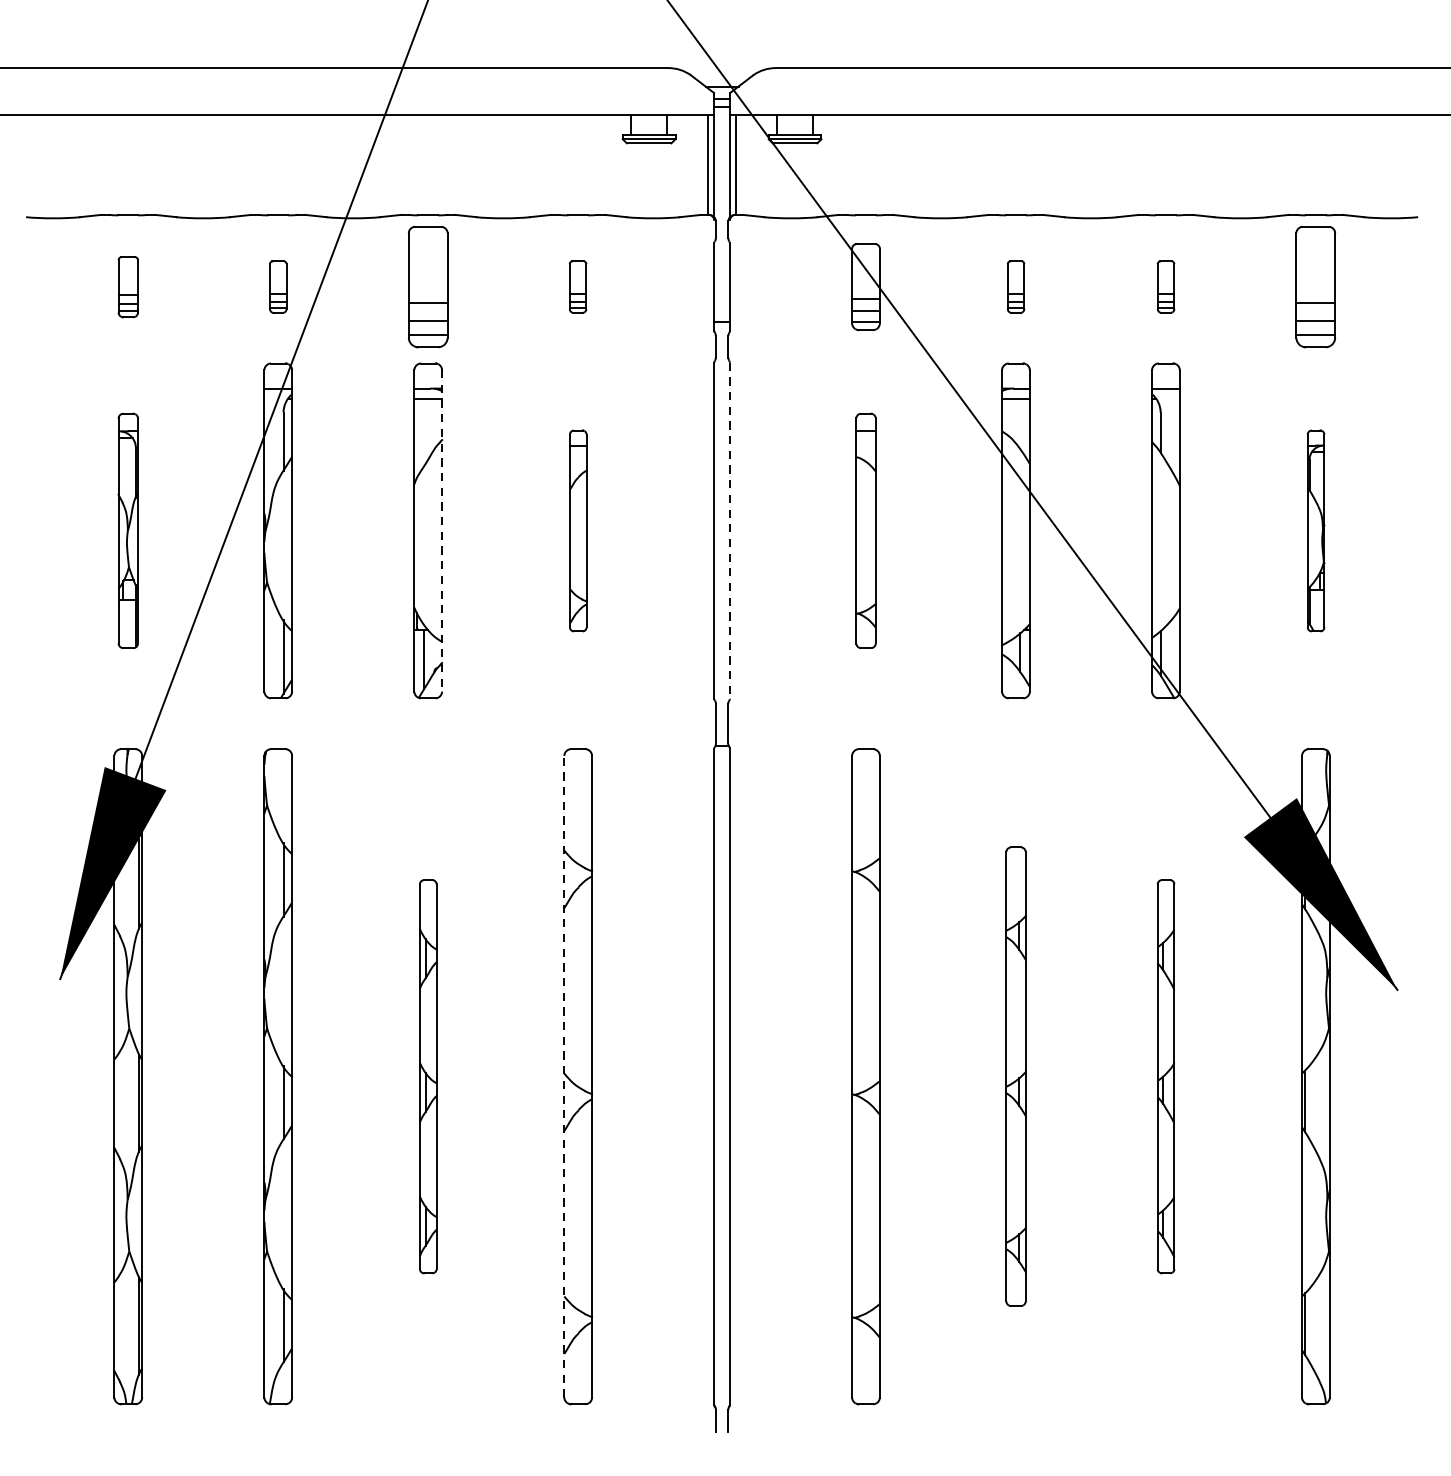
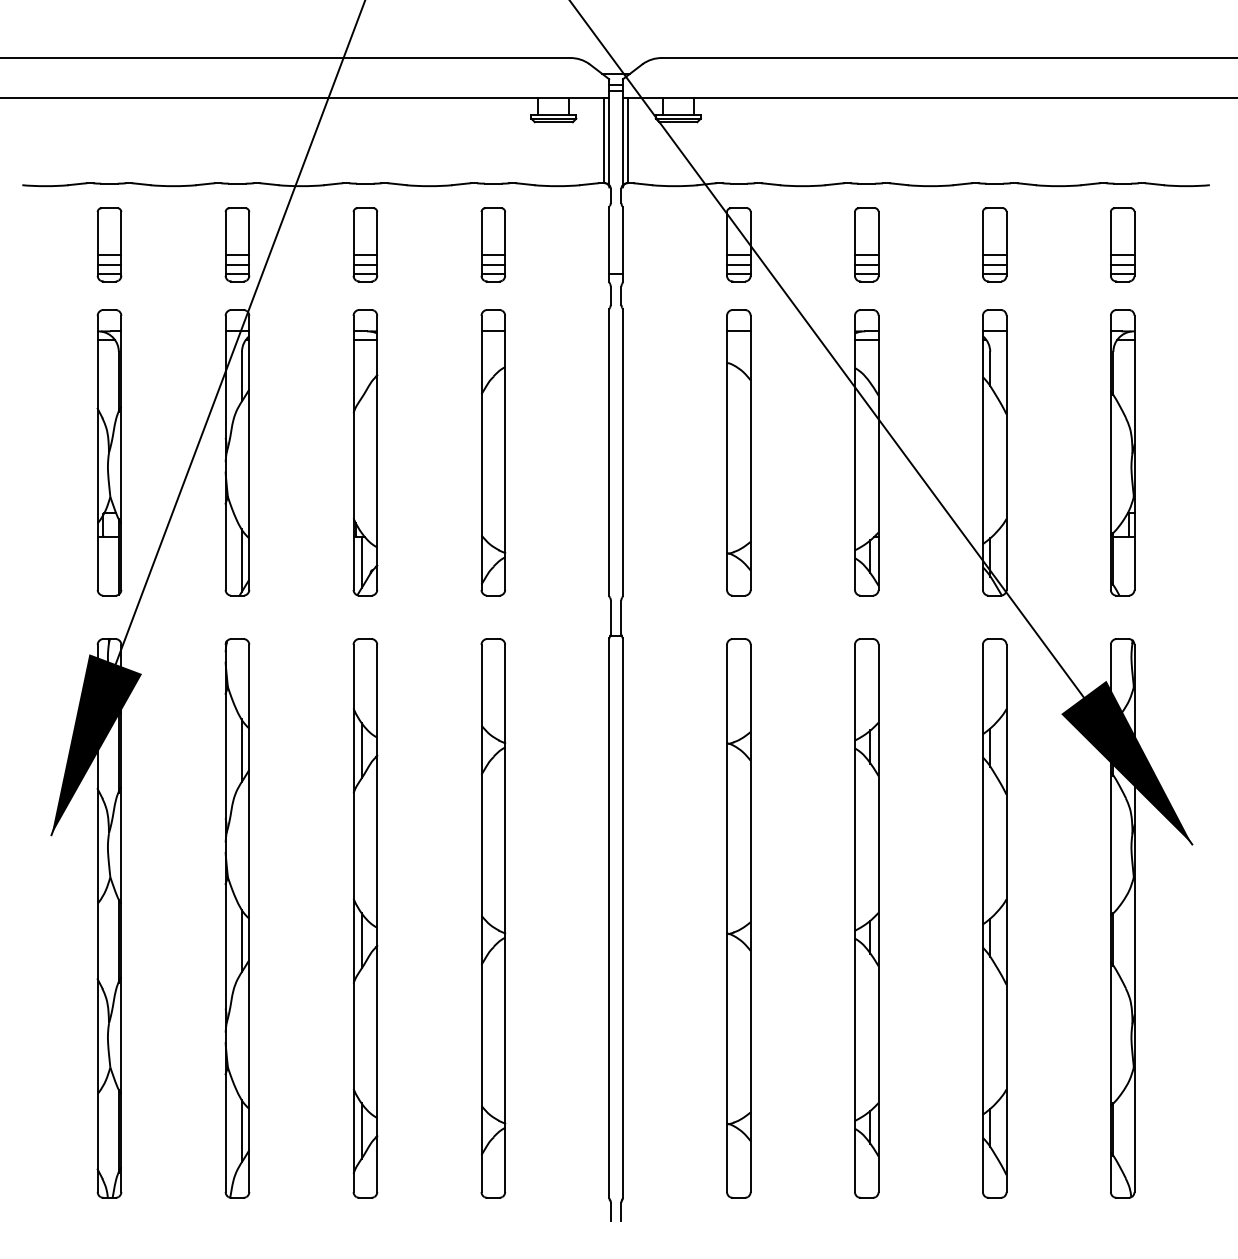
part: (128, 286) -> (109, 244), size x1.43
part: (278, 286) -> (237, 244), size x1.67
part: (428, 286) -> (365, 244), size x0.71
part: (577, 286) -> (492, 244), size x1.67
part: (1015, 286) -> (866, 244), size x1.67
part: (1165, 286) -> (994, 244), size x1.67
part: (1315, 286) -> (1122, 244), size x0.71
part: (128, 530) -> (109, 452), size x1.43
part: (578, 530) -> (493, 452), size x1.67
part: (865, 530) -> (738, 452), size x1.43
part: (1315, 530) -> (1122, 452), size x1.67
line: (442, 531) -> (377, 453), dashed -> solid
line: (729, 531) -> (622, 453), dashed -> solid
part: (428, 1076) -> (365, 918), size x1.67
line: (564, 1076) -> (481, 918), dashed -> solid
part: (1015, 1076) -> (866, 918), size x1.43
part: (1165, 1076) -> (994, 918), size x1.67

